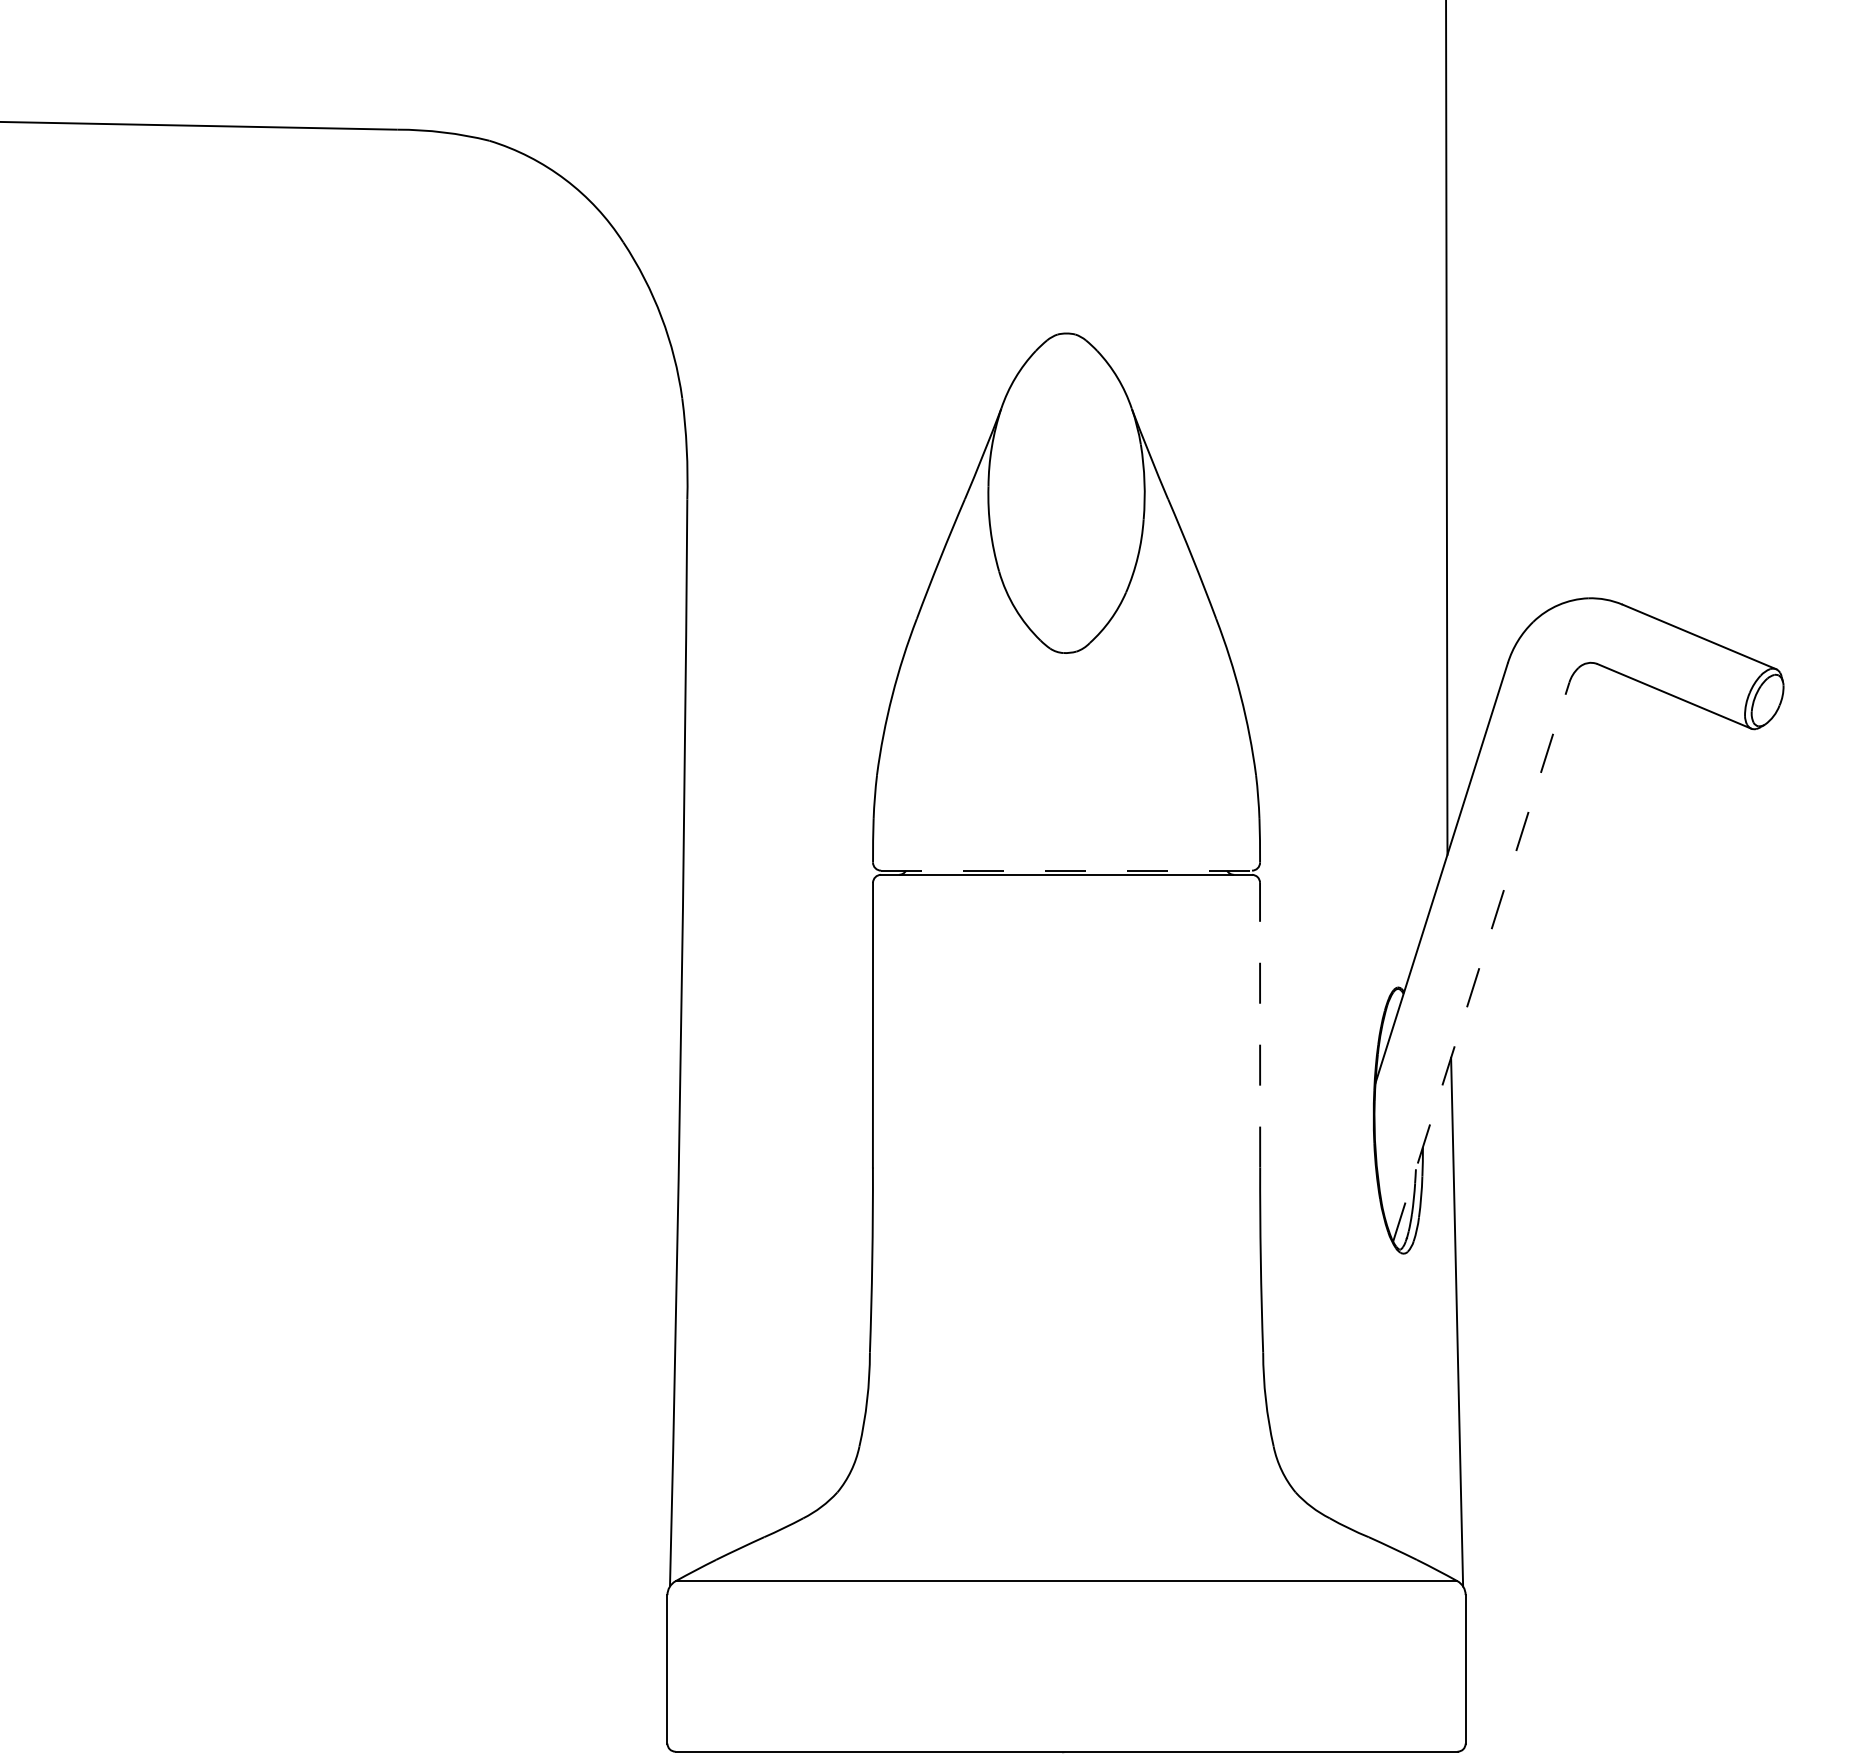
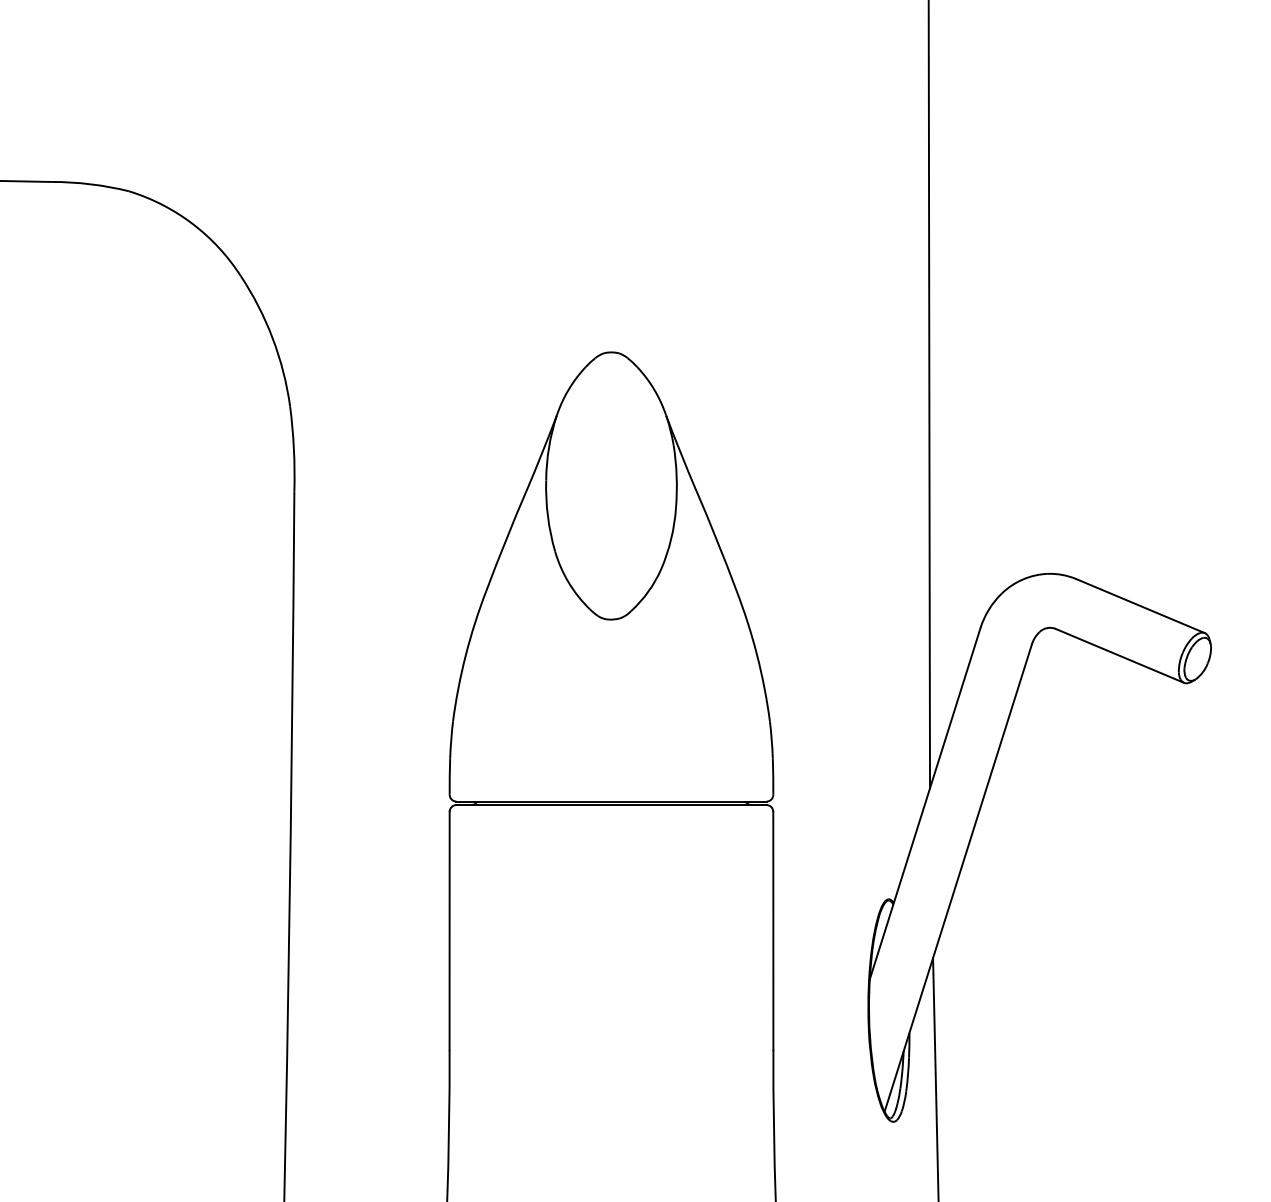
line: (1067, 870) -> (612, 801), dashed -> solid
line: (1481, 961) -> (958, 877), dashed -> solid
line: (1260, 1024) -> (773, 930), dashed -> solid

